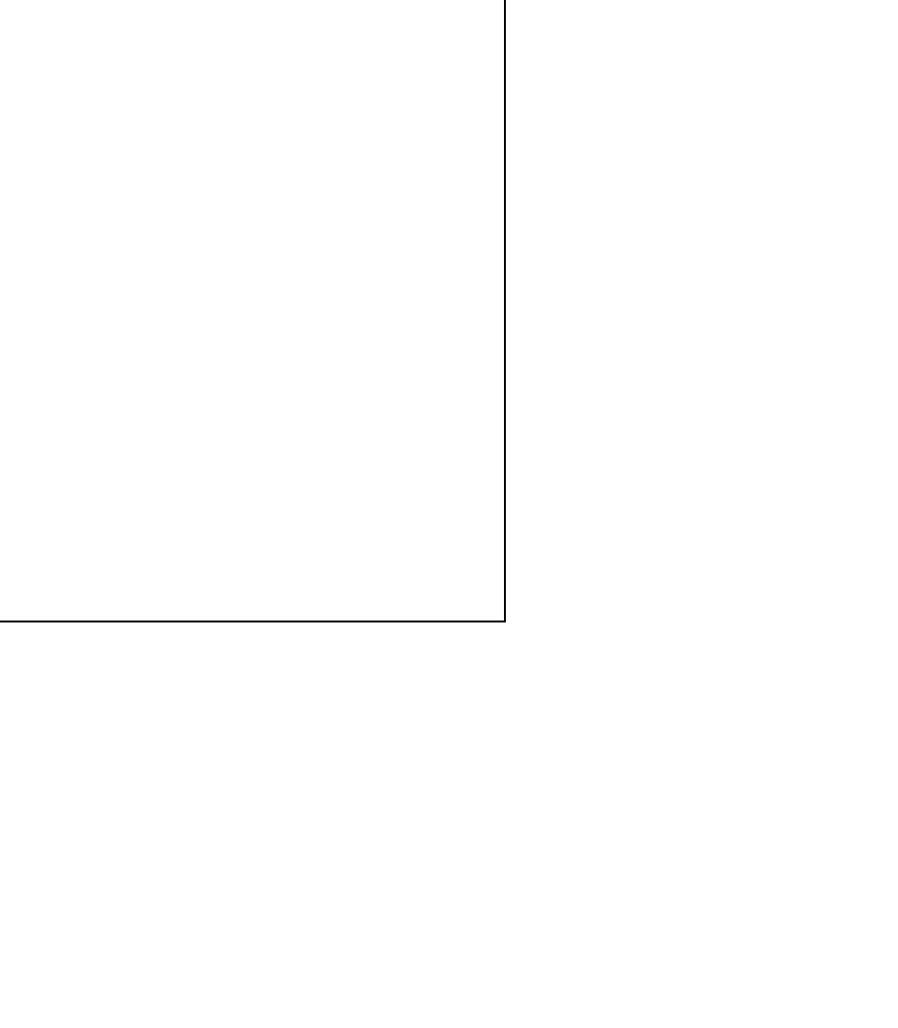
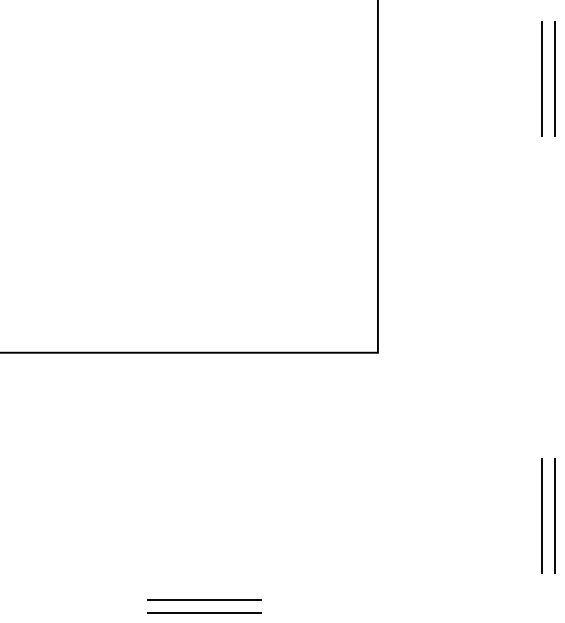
line: (799, 128) -> (541, 79), added
line: (823, 128) -> (554, 79), added
line: (799, 916) -> (541, 516), added
line: (823, 916) -> (554, 516), added

